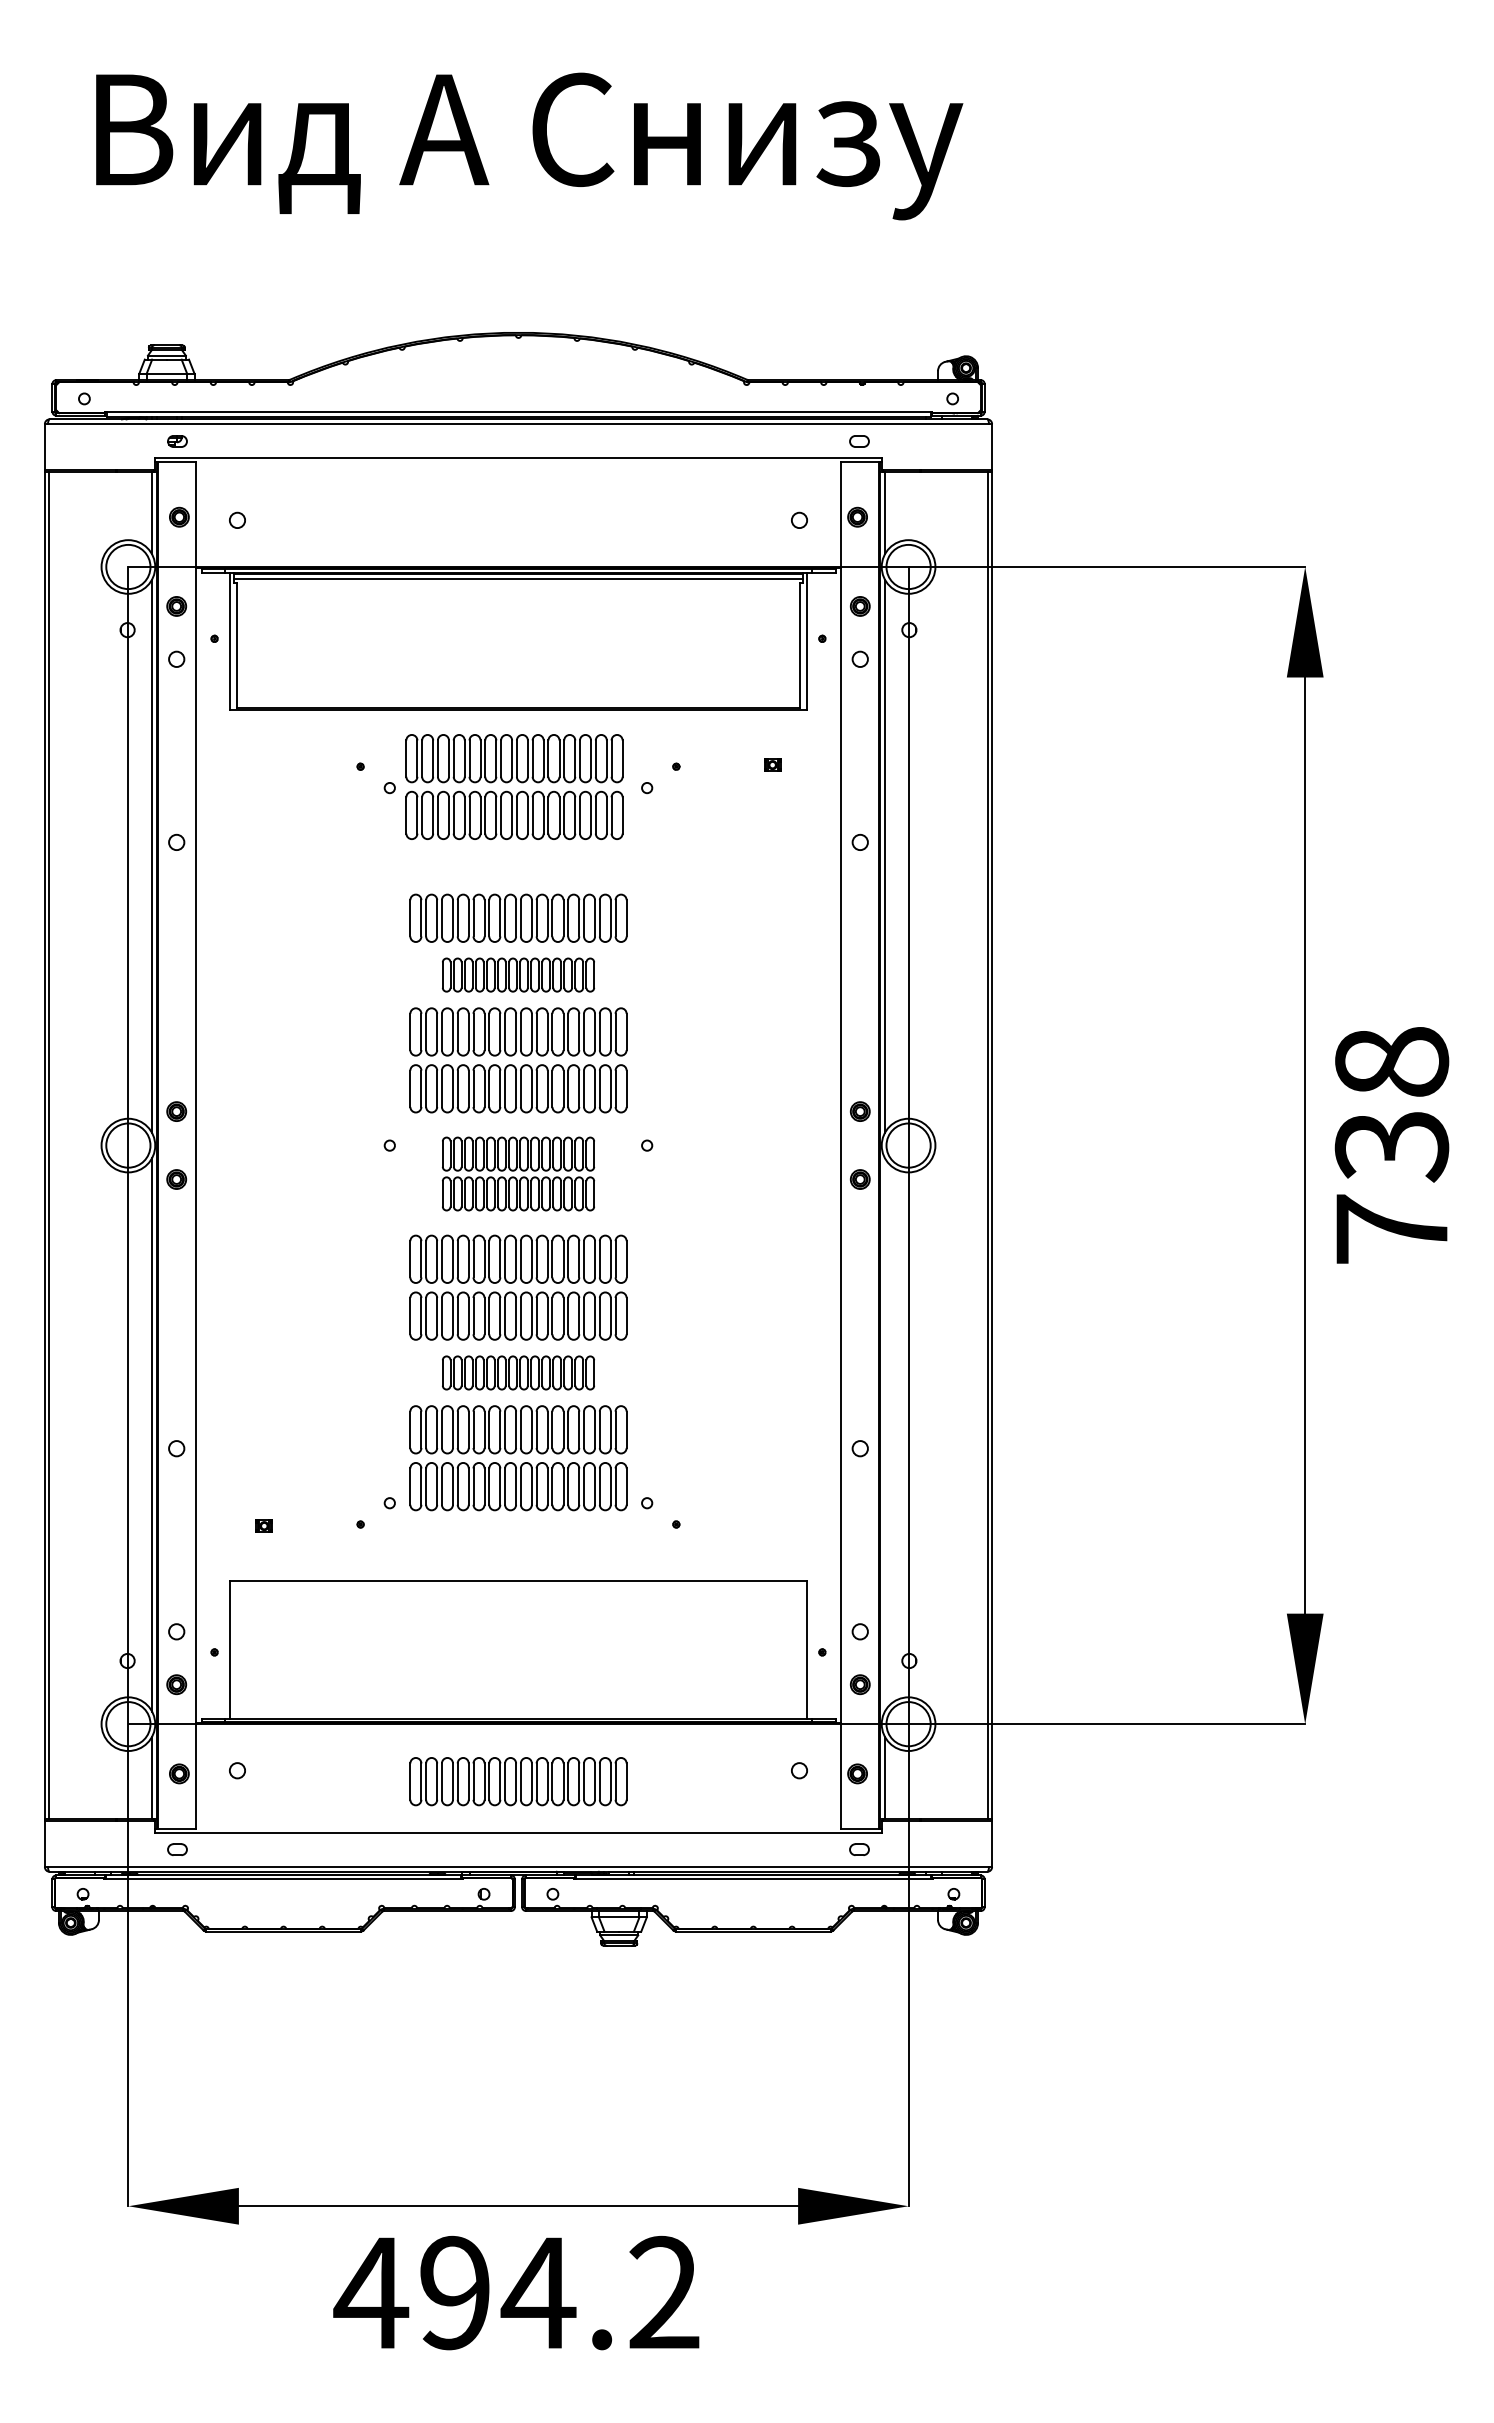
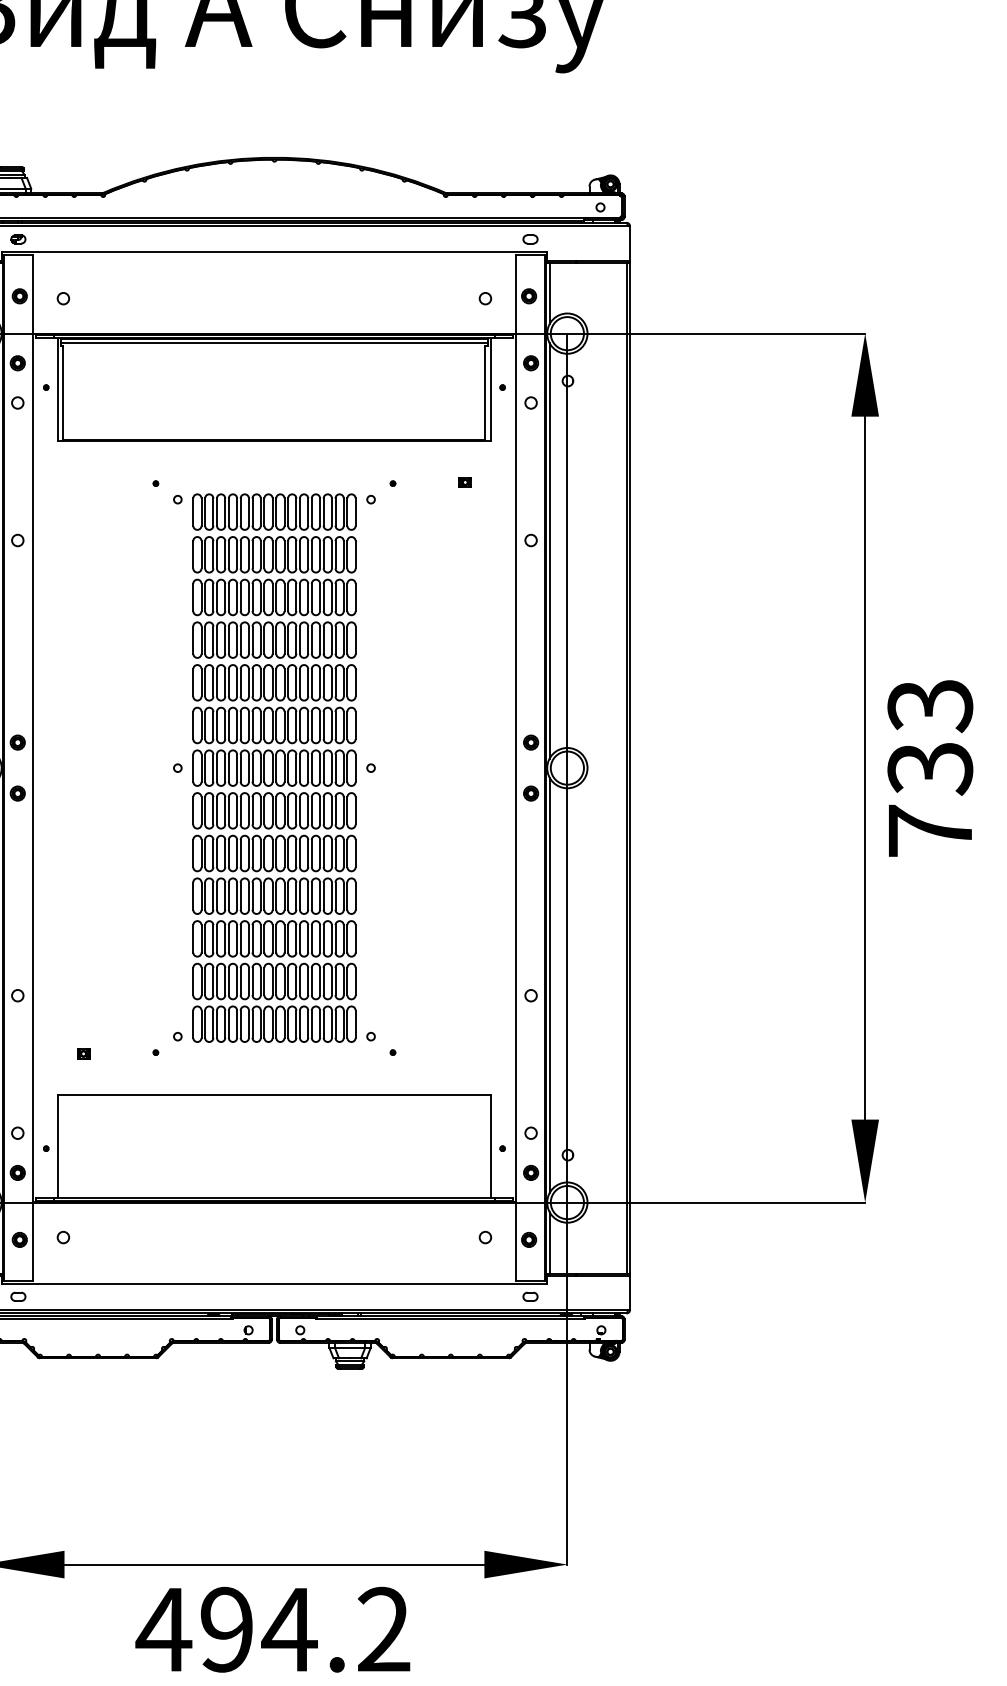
part: (514, 786) -> (274, 533), moved
part: (518, 974) -> (274, 639), size x1.43
text: (1391, 1062) -> (929, 705), 738 -> 733
part: (518, 1173) -> (274, 789), size x1.43
part: (518, 1372) -> (274, 938), size x1.43
line: (884, 1434) -> (549, 985), added
part: (518, 1781) -> (274, 1245), removed

